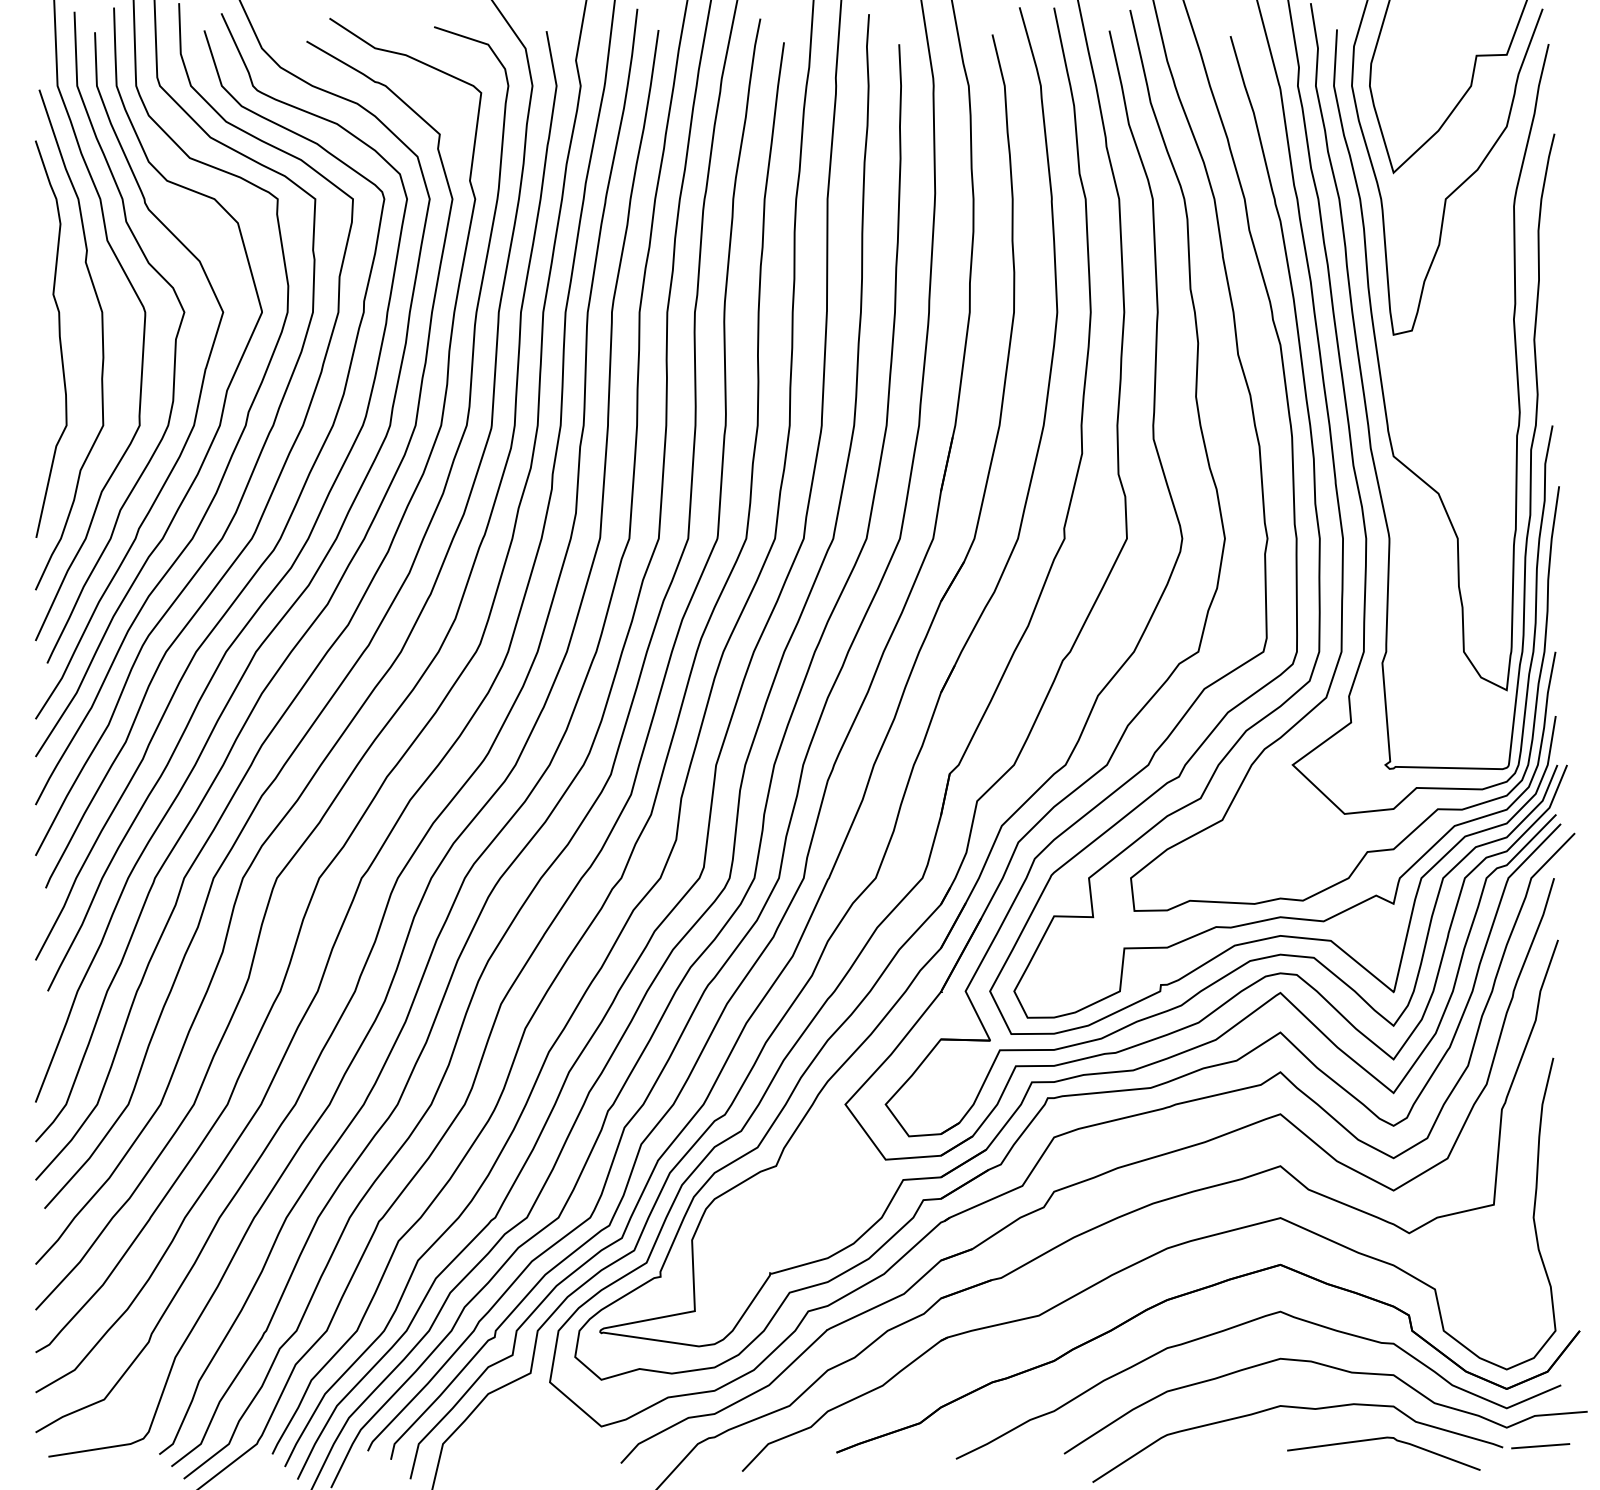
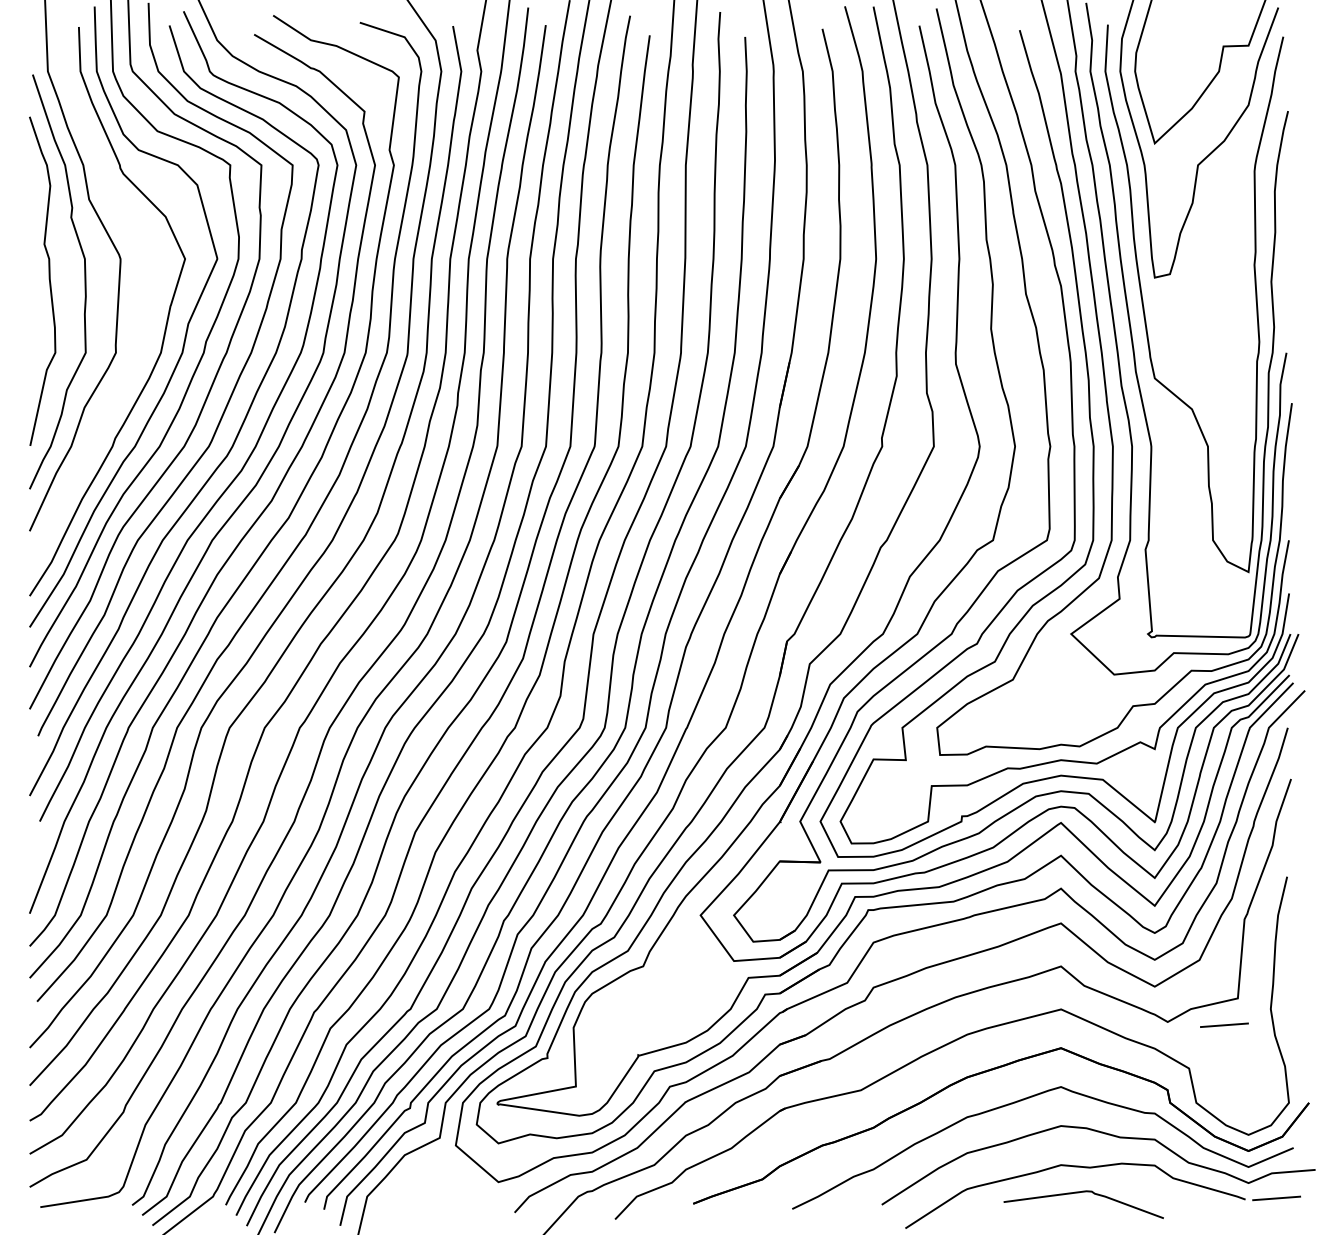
curve: (174, 342) -> (144, 284), removed
line: (1477, 1237) -> (1224, 1025), added
curve: (1381, 1439) -> (1081, 1192), moved

